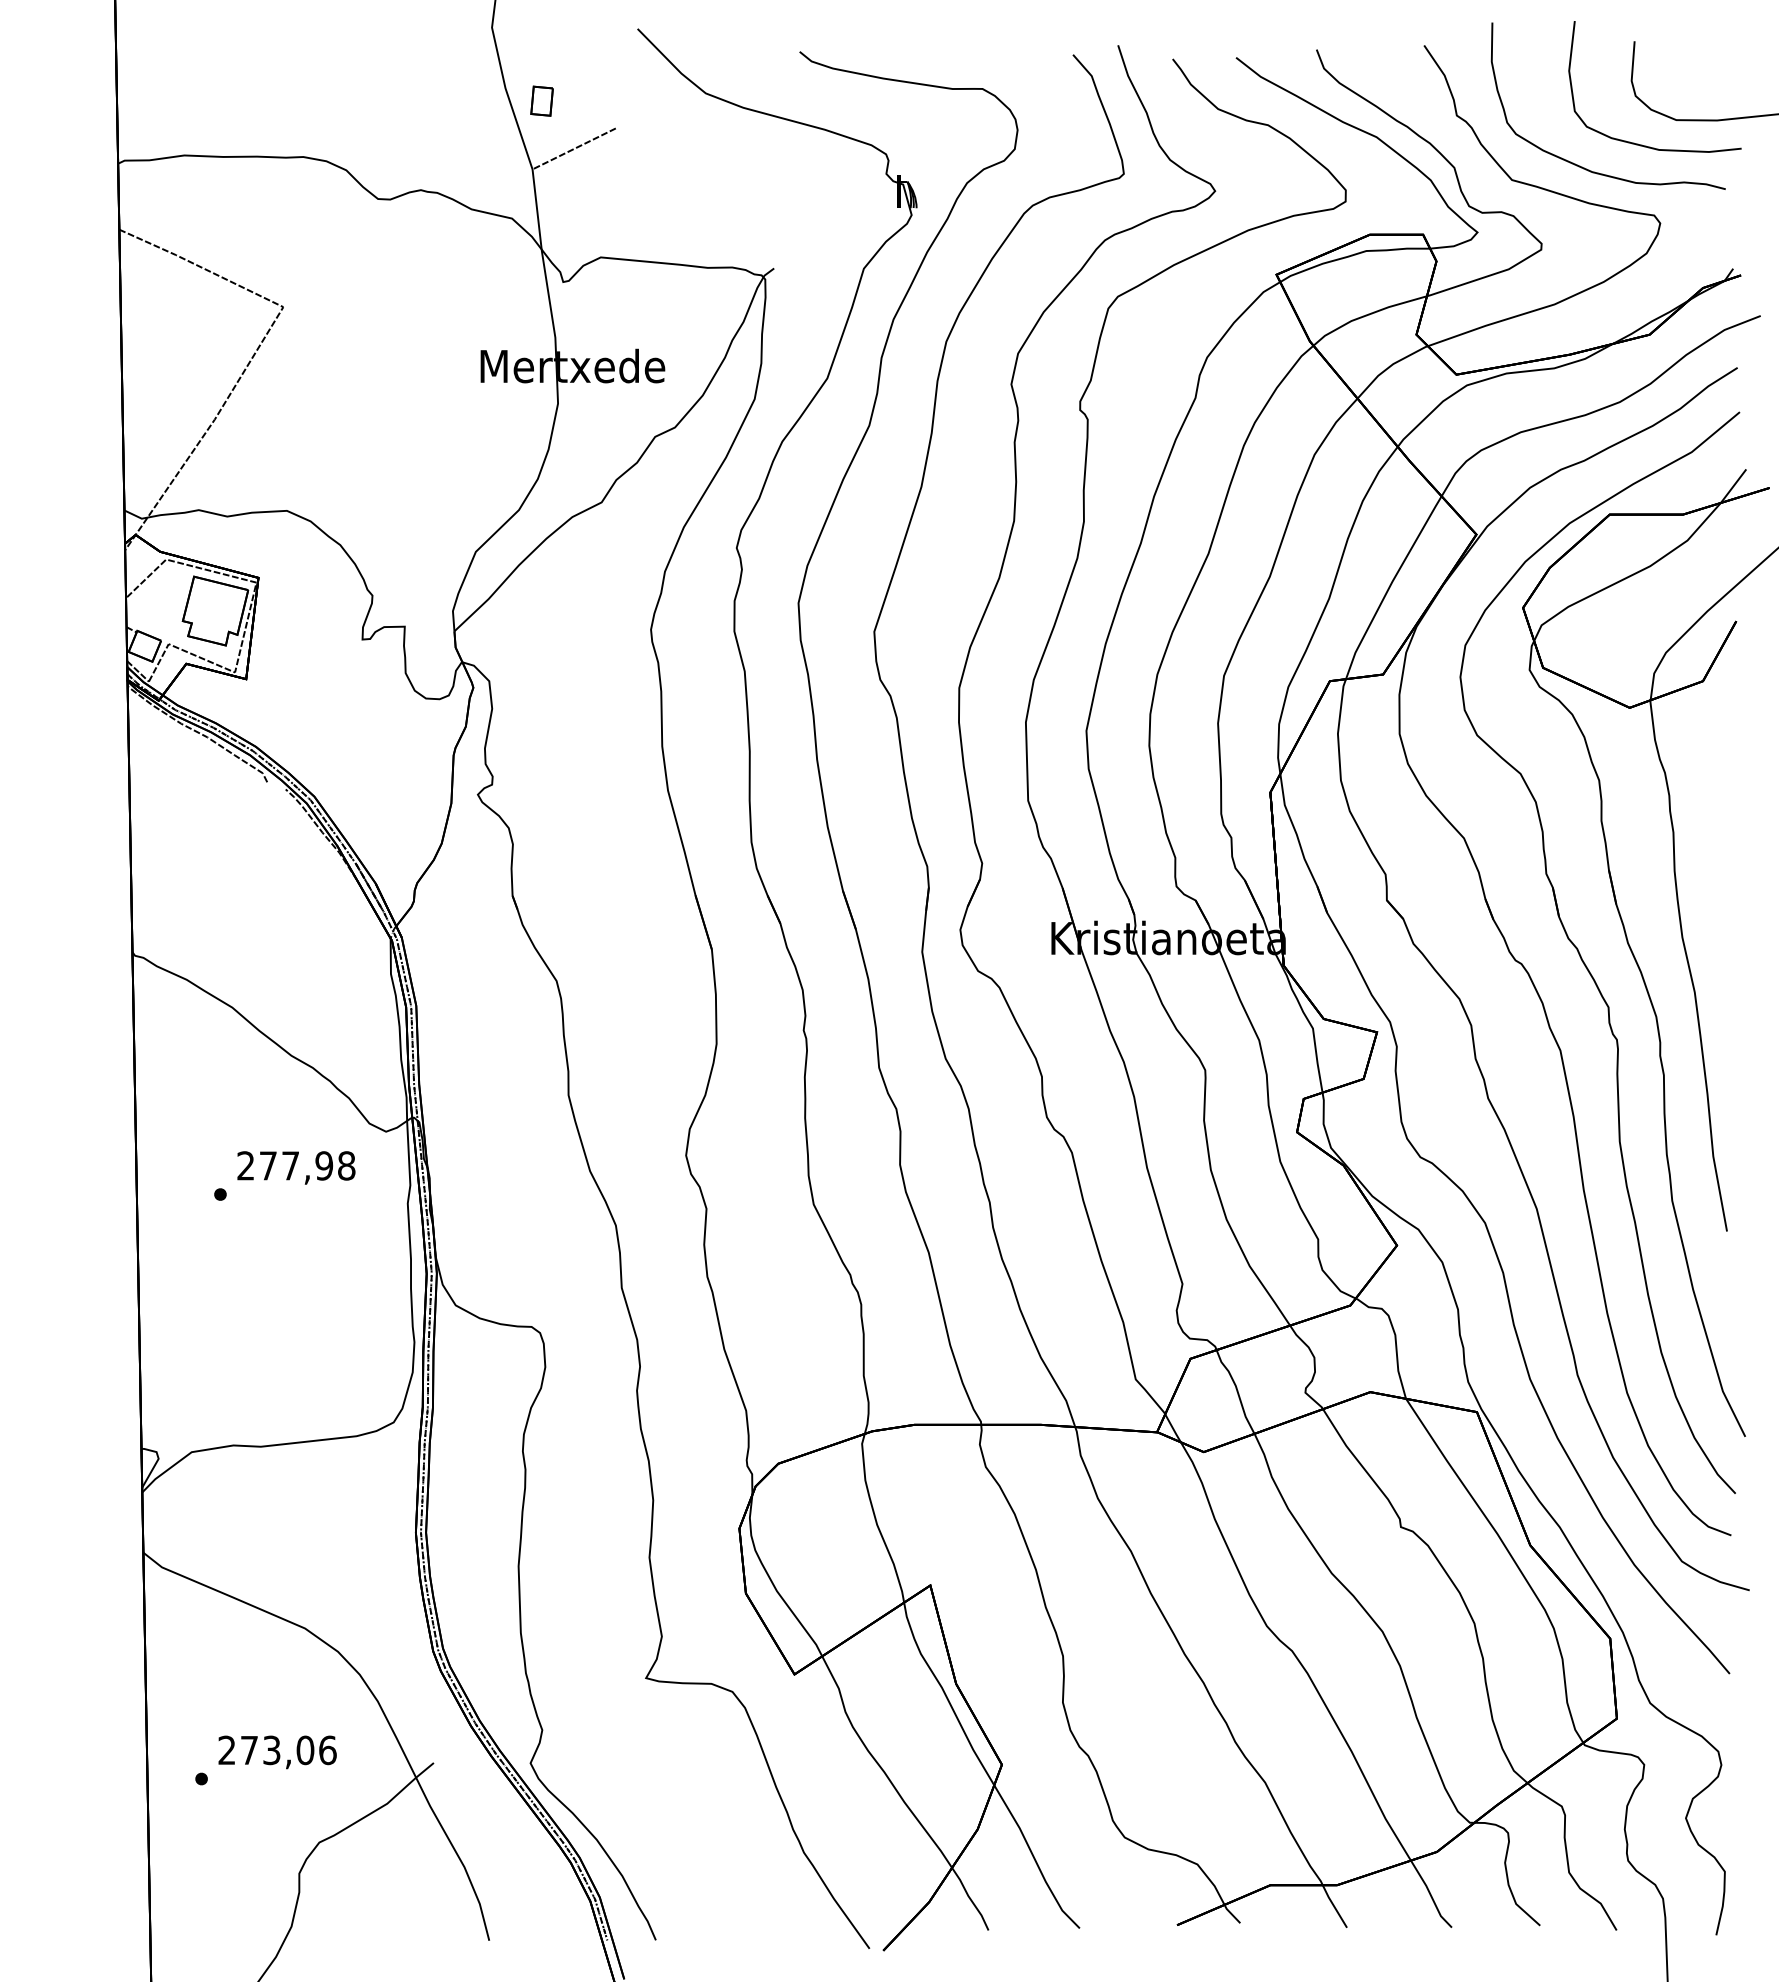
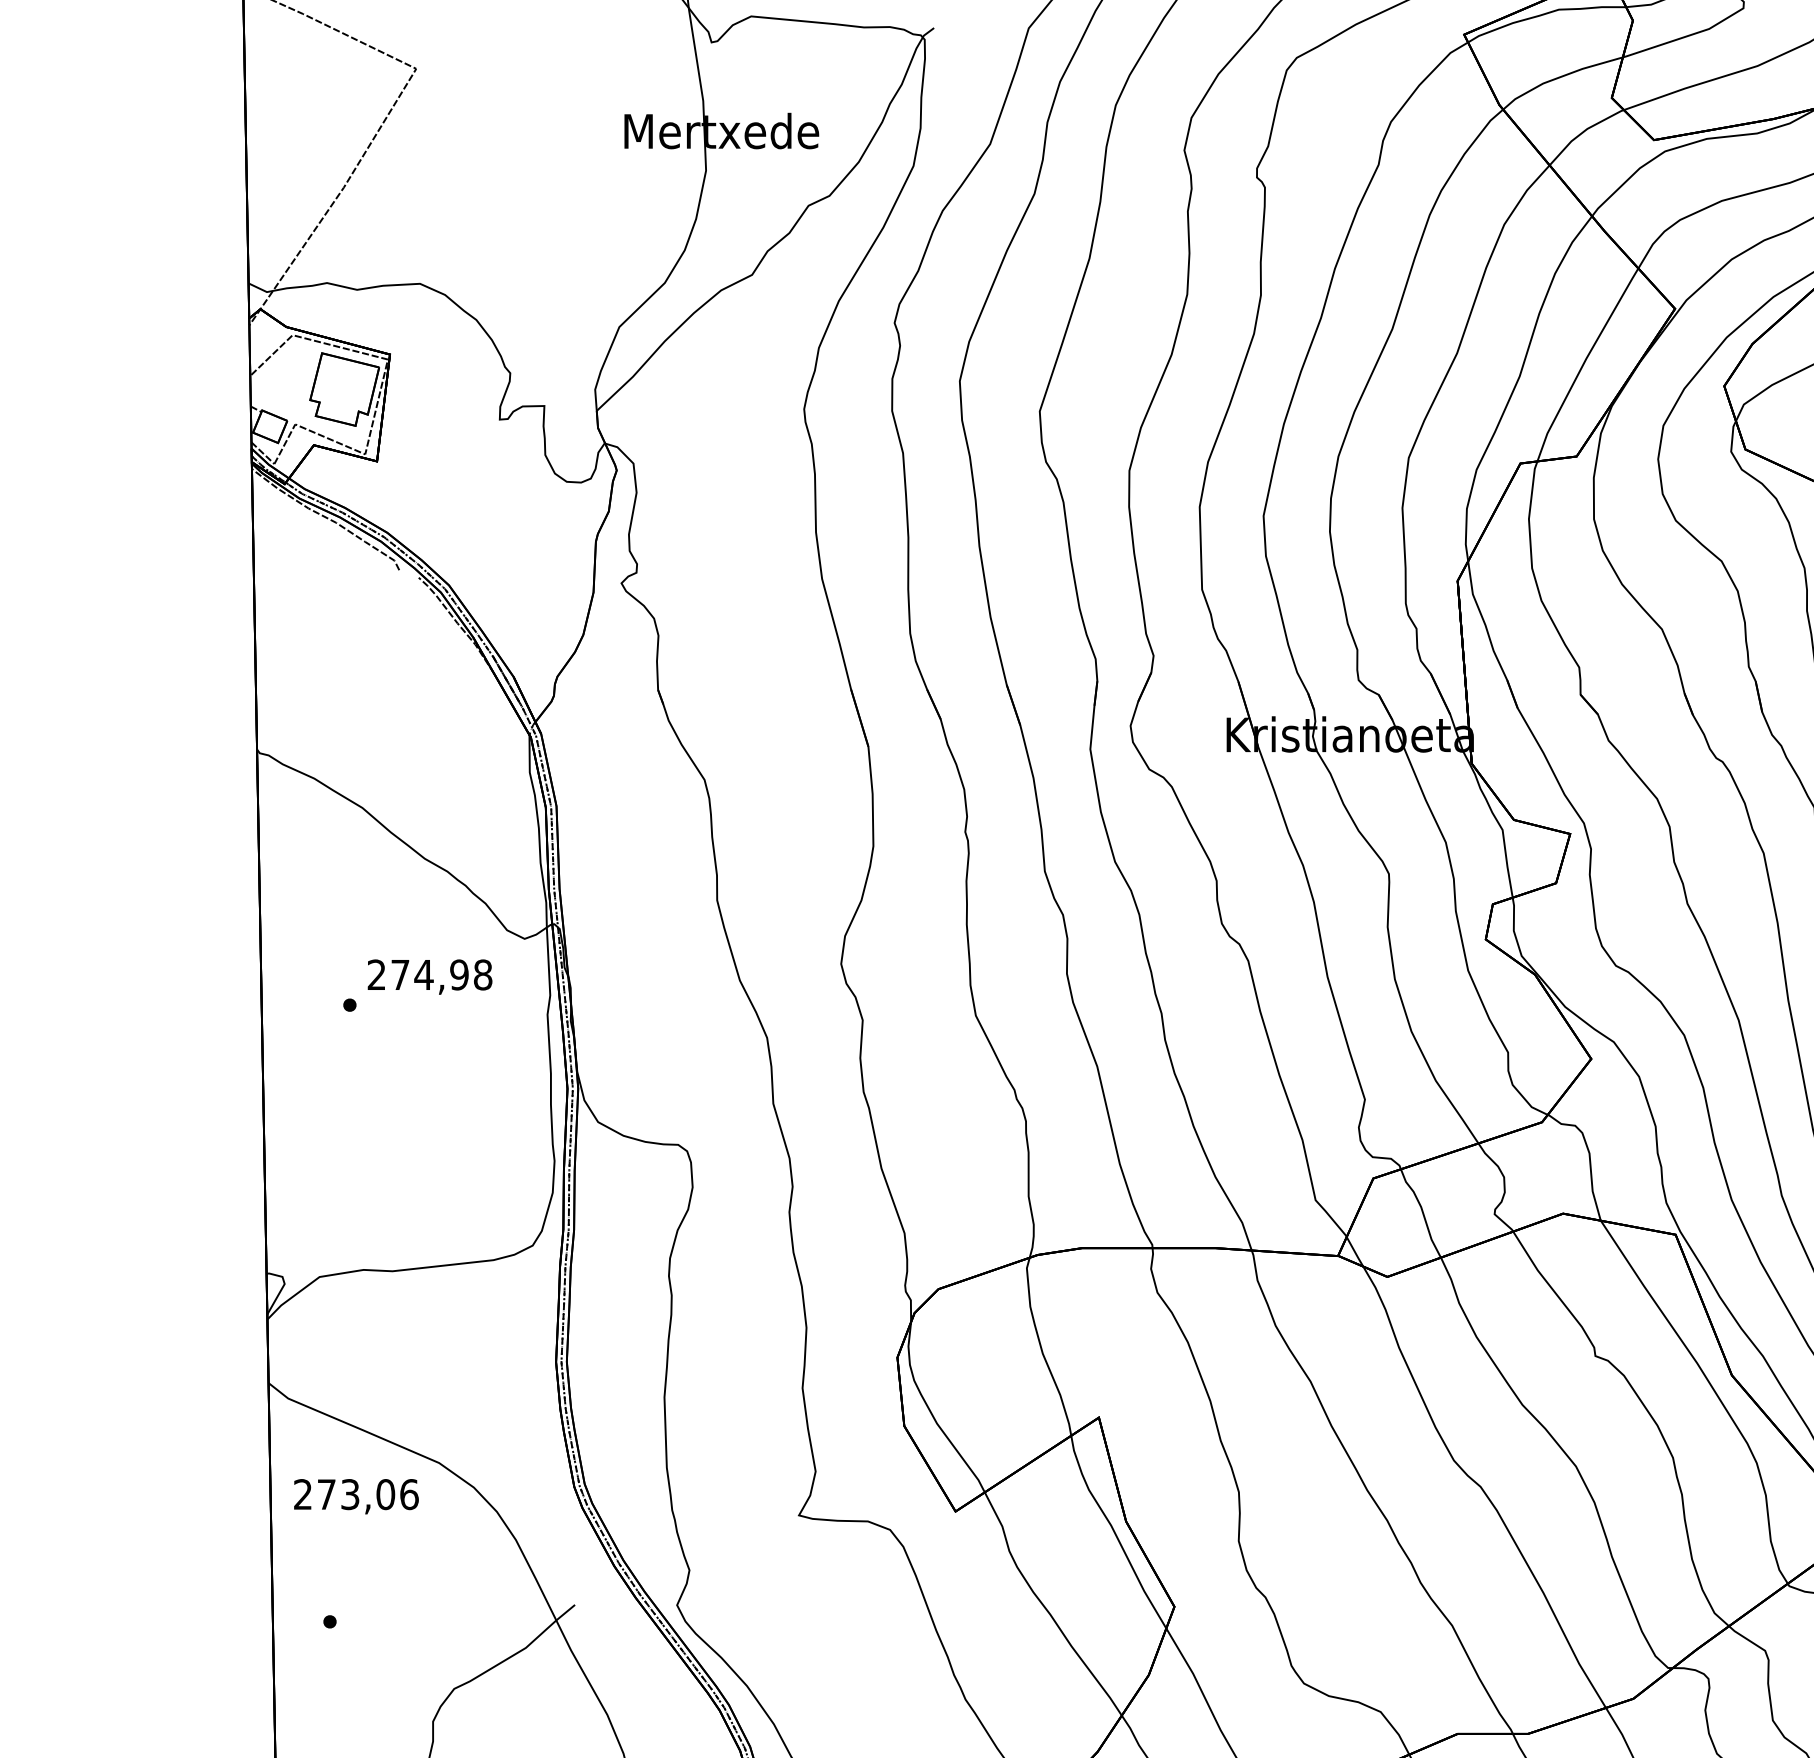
text: (290, 1165) -> (423, 974), 277,98 -> 274,98
text: (277, 1752) -> (356, 1496), moved

